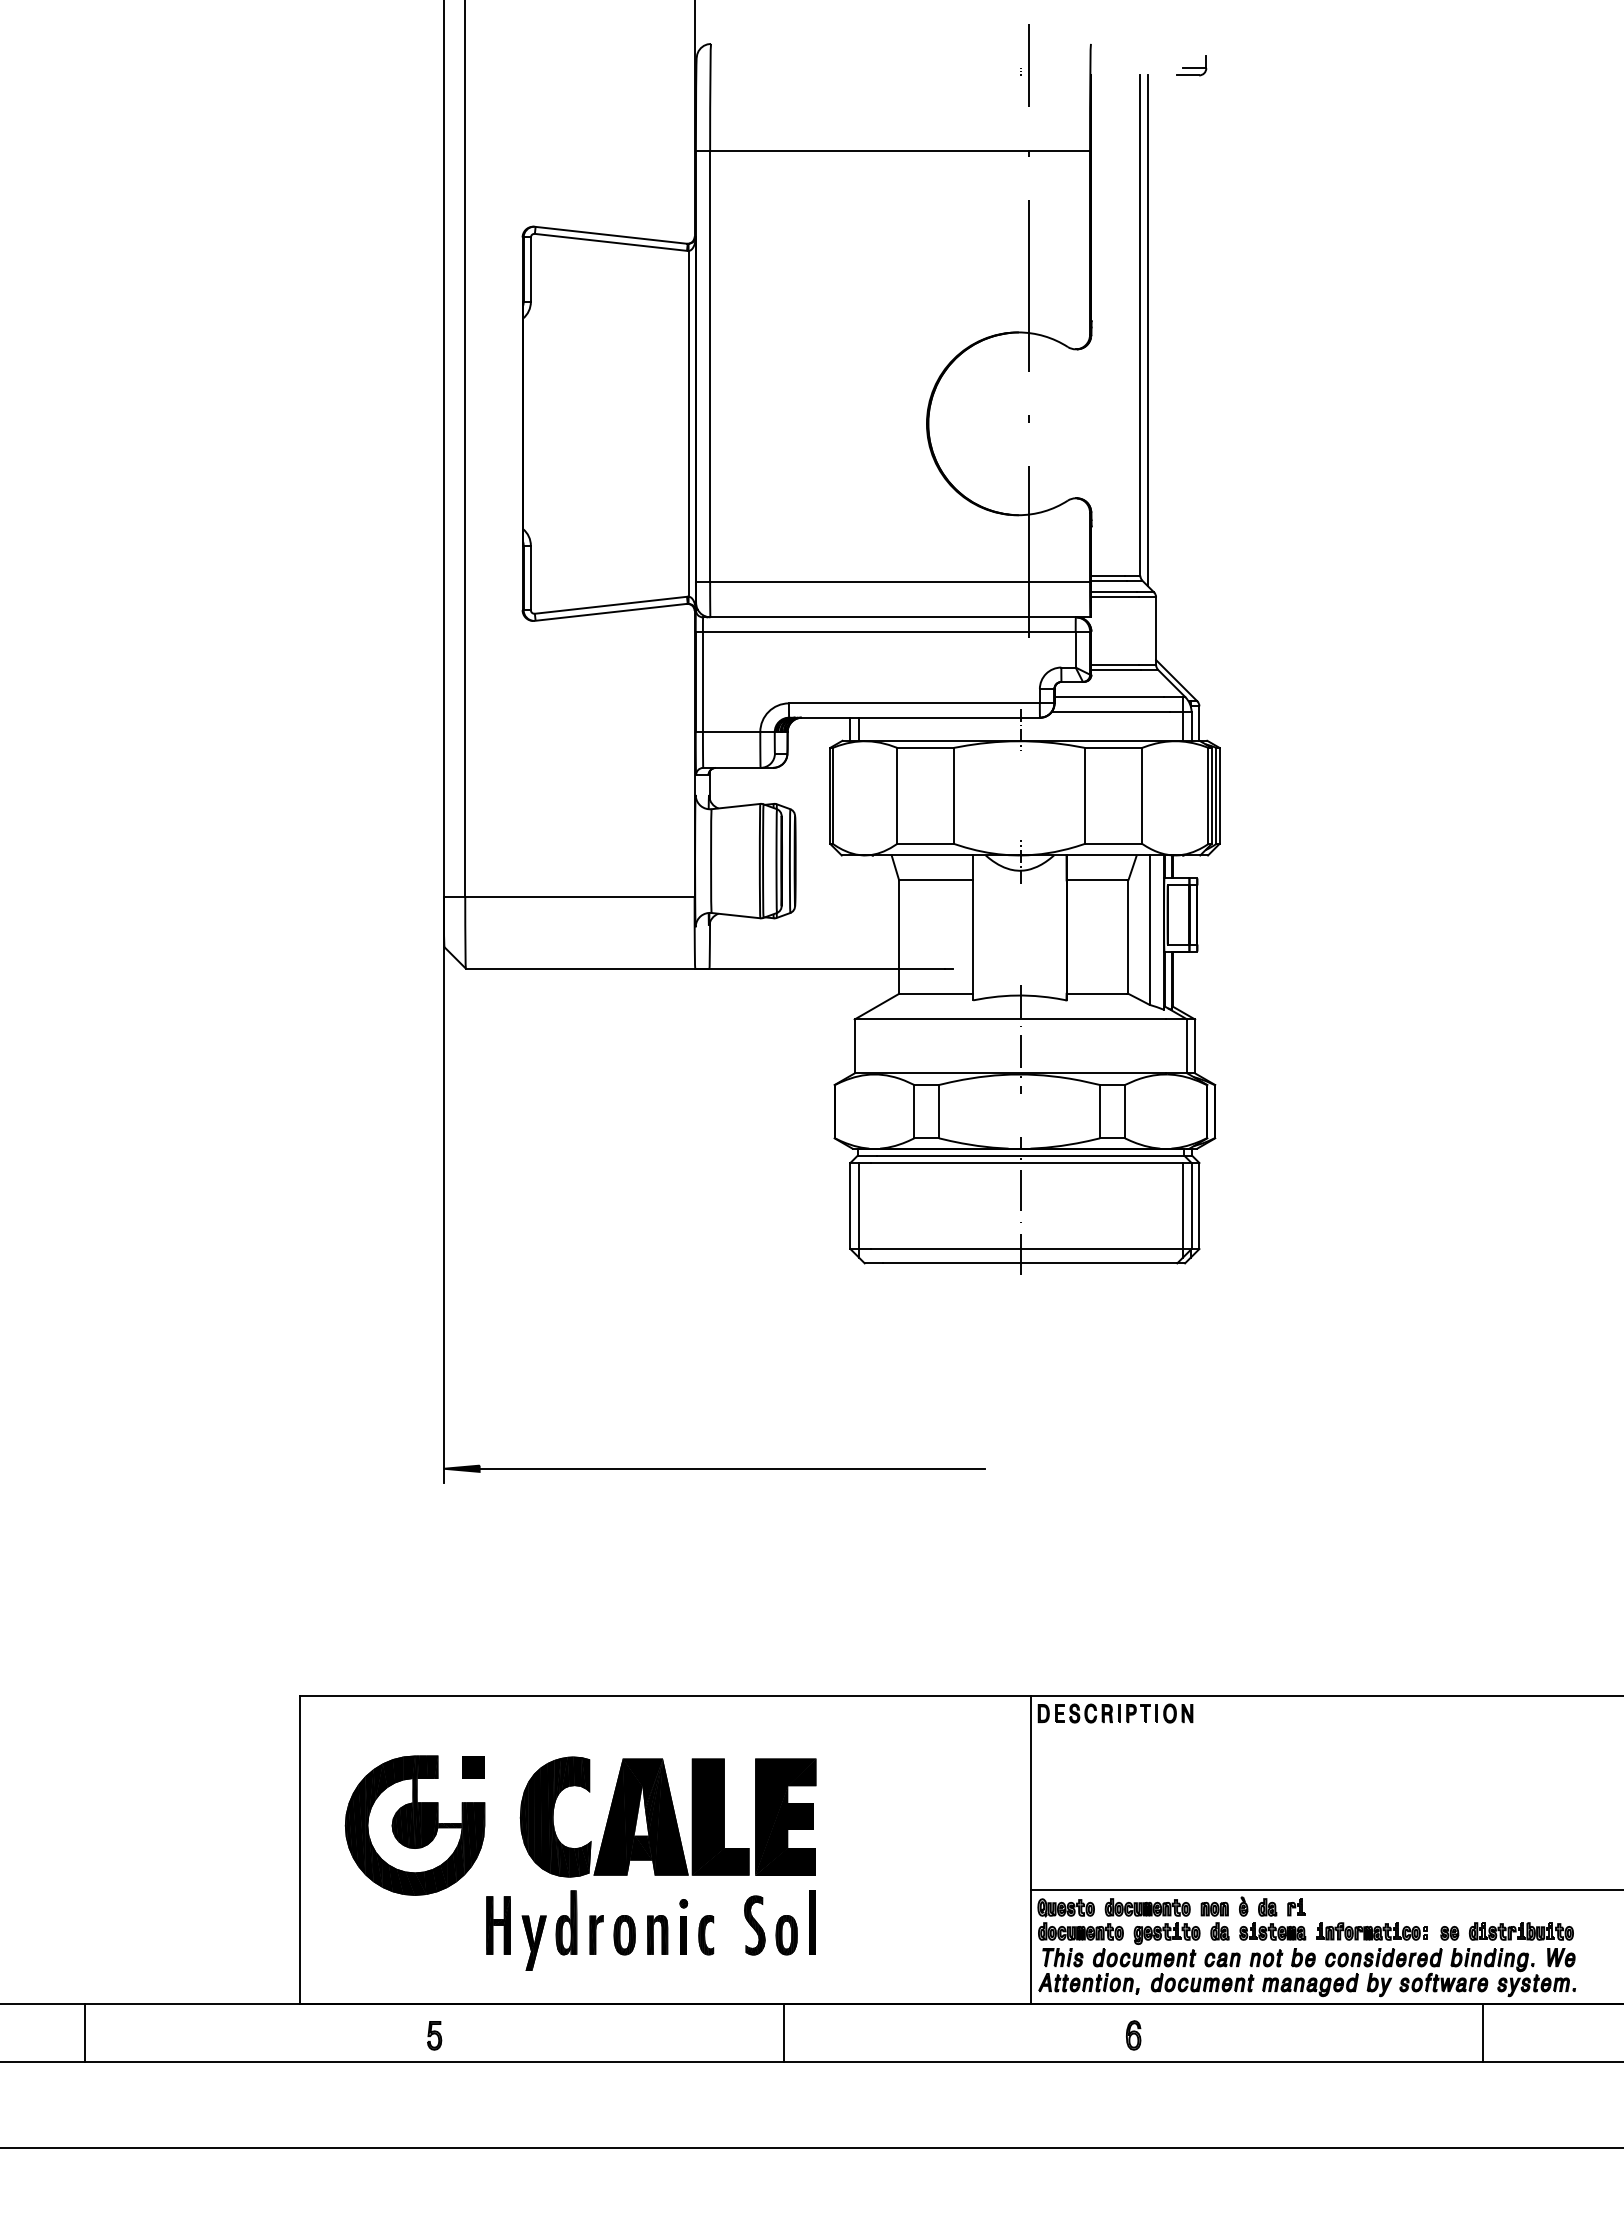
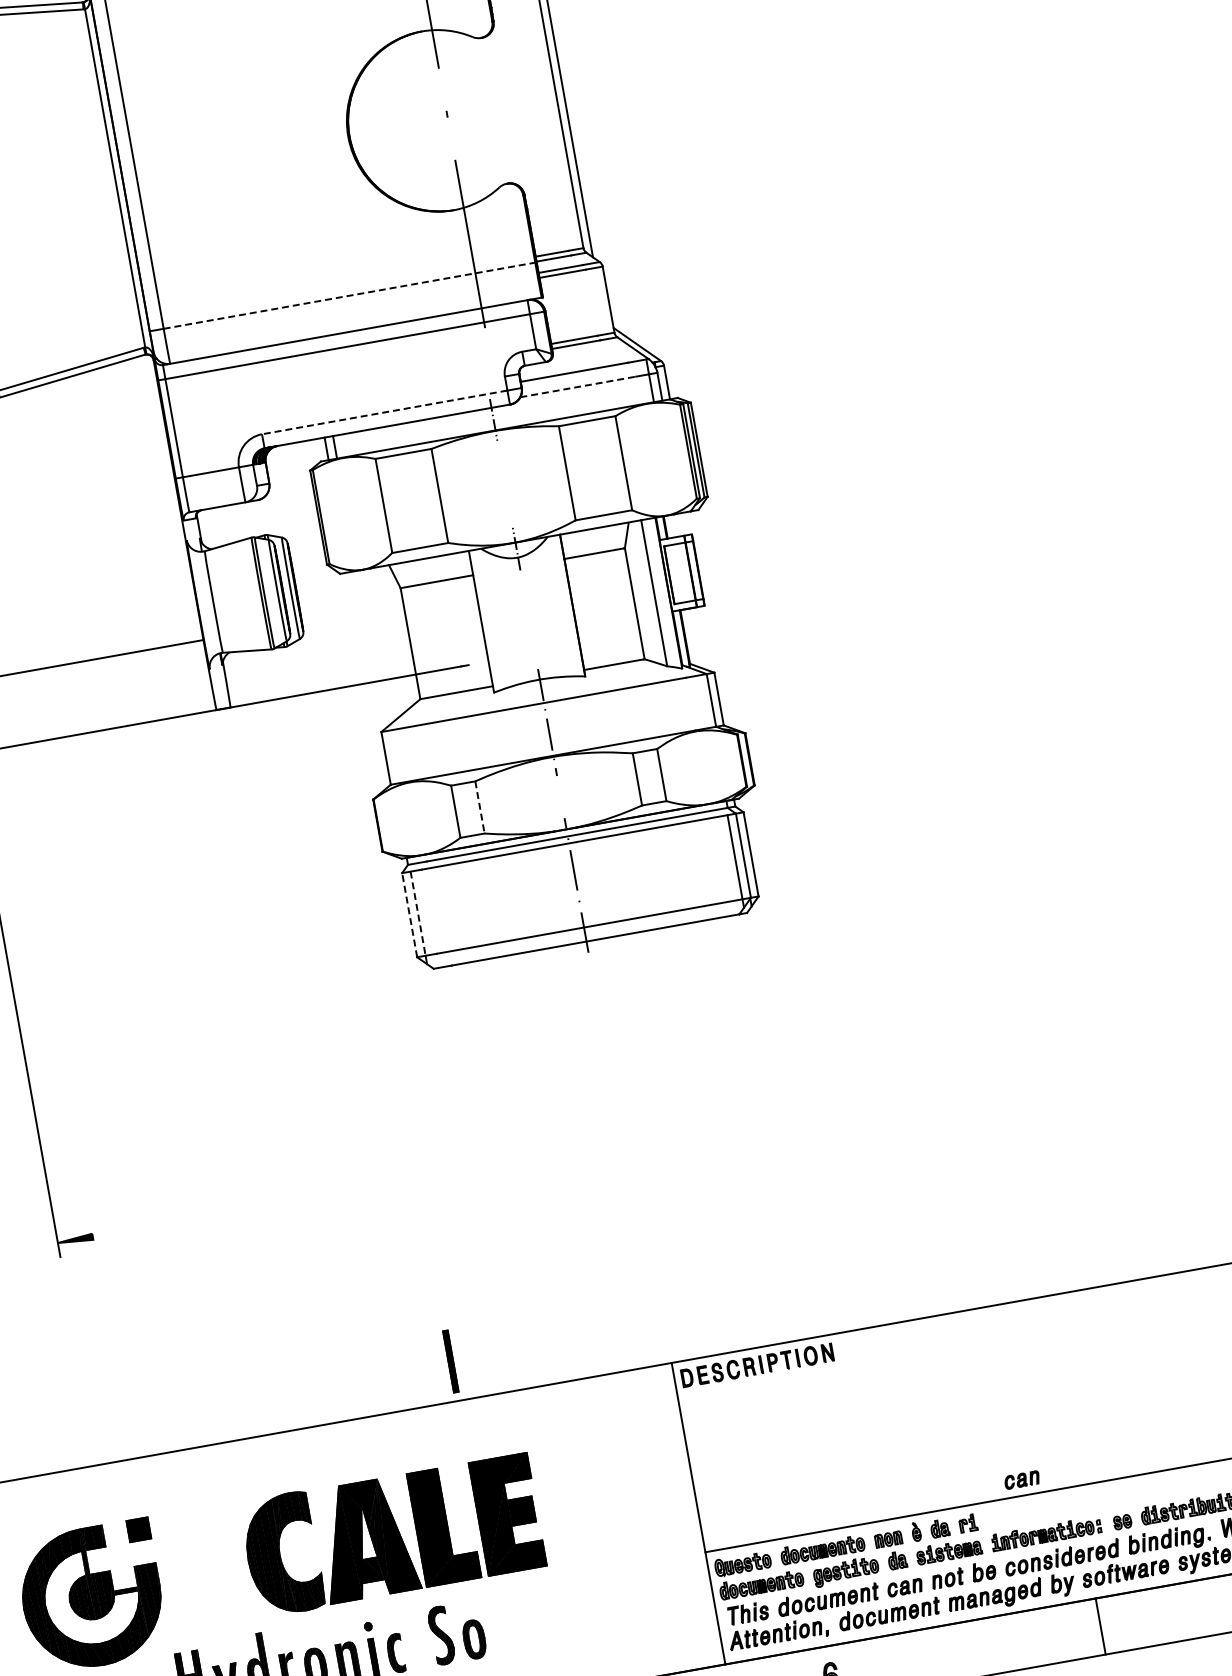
line: (900, 581) -> (349, 295), solid -> dashed
line: (913, 703) -> (383, 412), solid -> dashed
line: (1111, 712) -> (579, 386), solid -> dashed
line: (939, 1111) -> (480, 807), solid -> dashed
line: (850, 1205) -> (409, 914), solid -> dashed
line: (859, 1206) -> (418, 914), solid -> dashed
line: (732, 1468) -> (340, 1192), removed
part: (667, 1816) -> (391, 1534), moved
part: (1357, 1873) -> (1021, 1479), added
part: (812, 1922) -> (450, 1361), moved
line: (1482, 2032) -> (1100, 1626), moved

